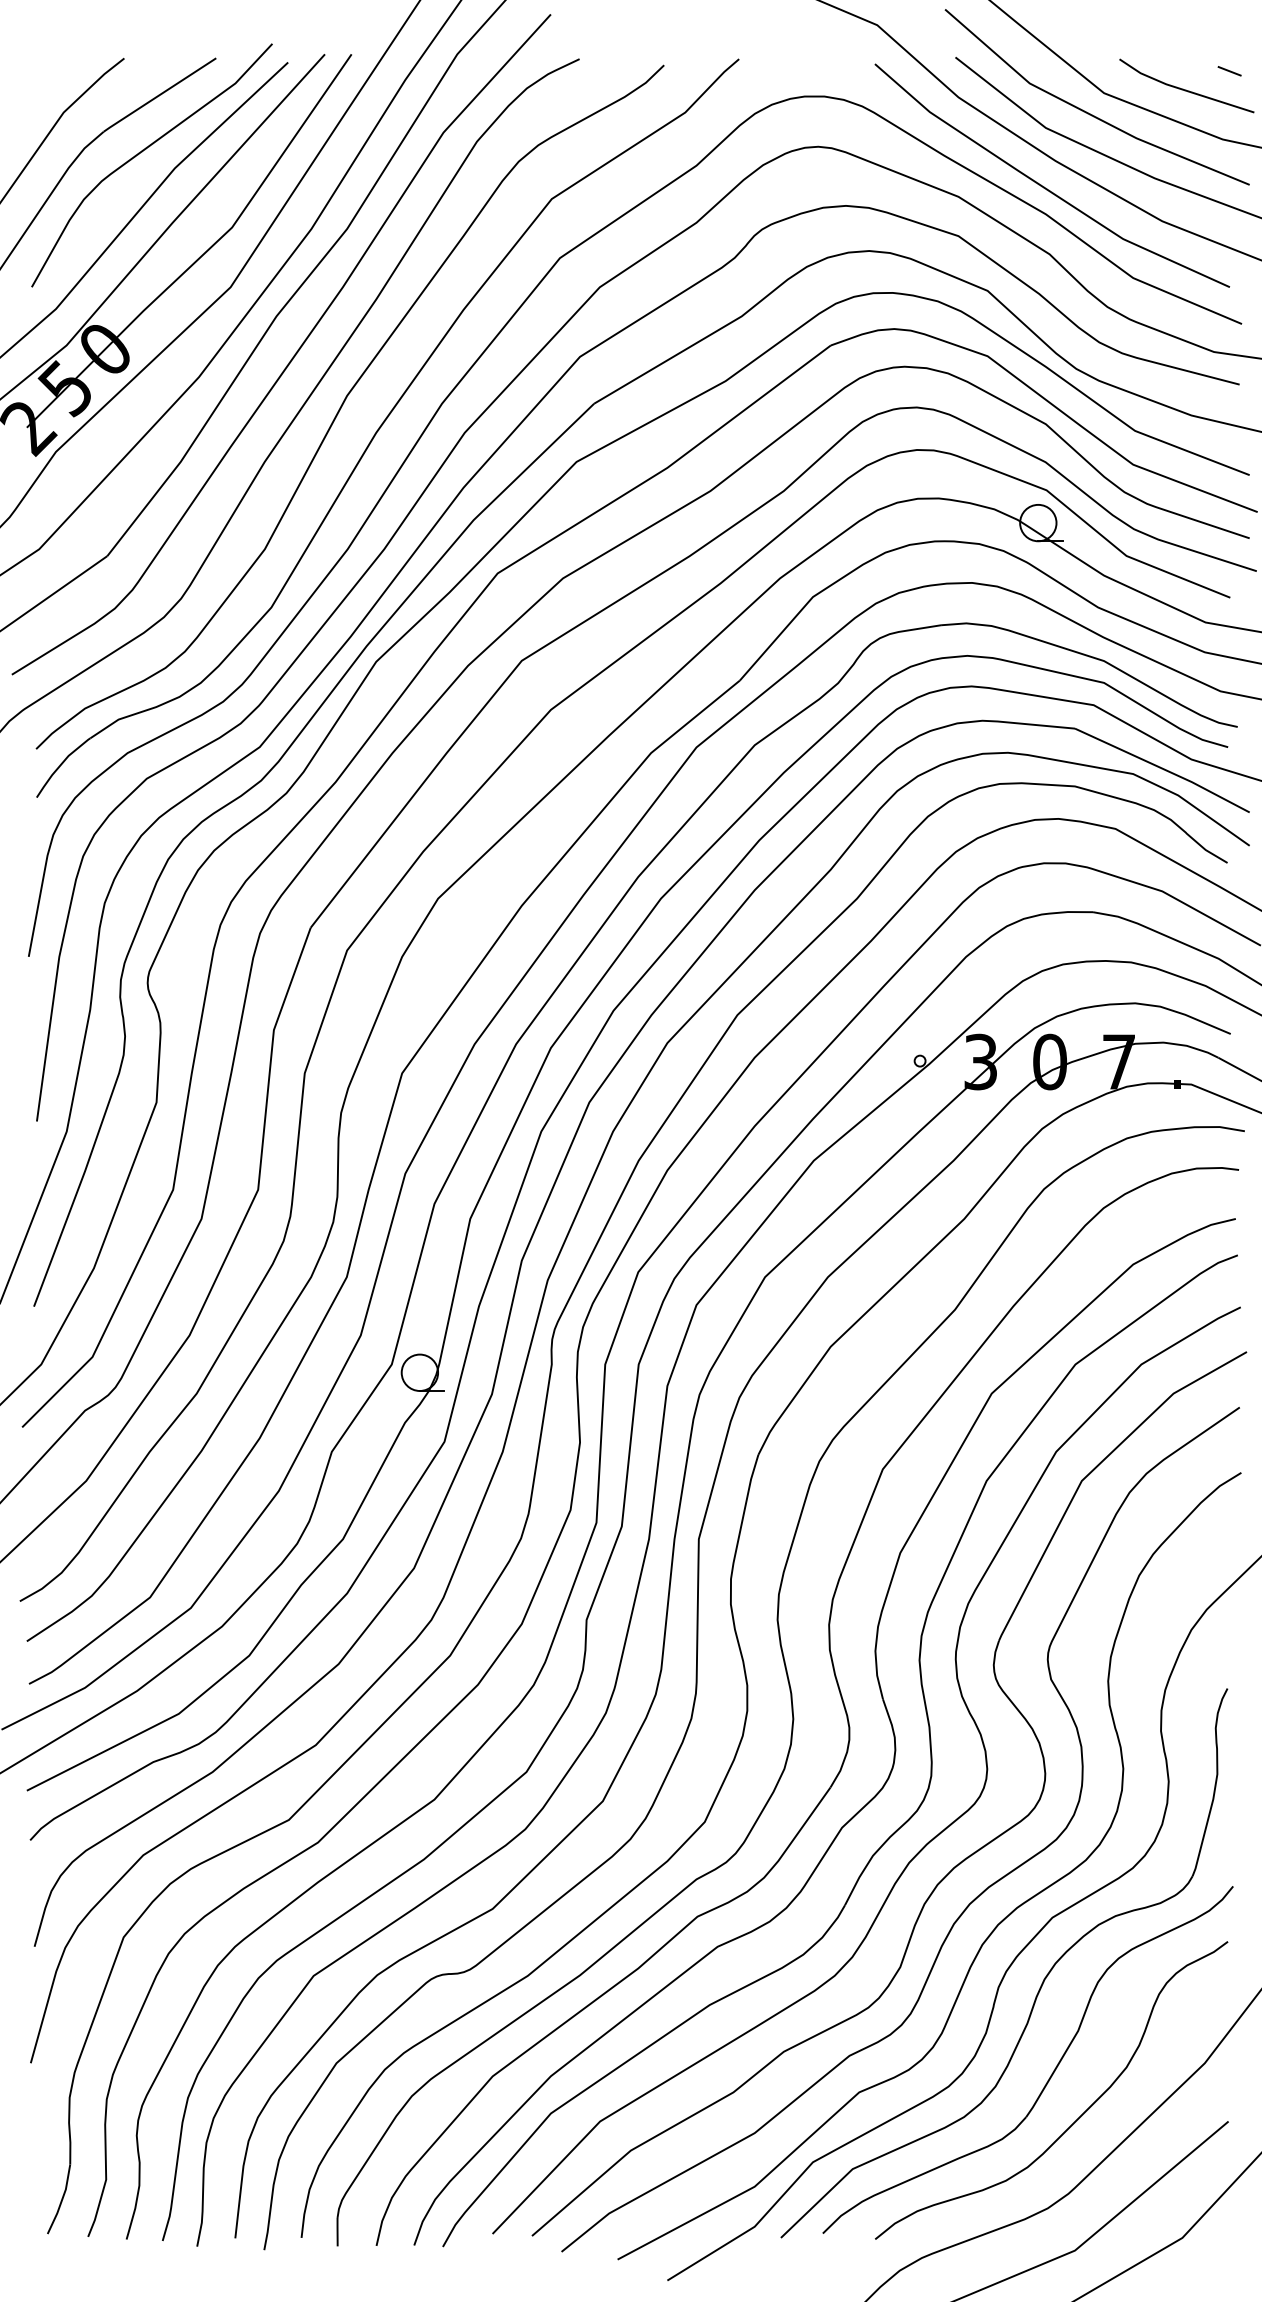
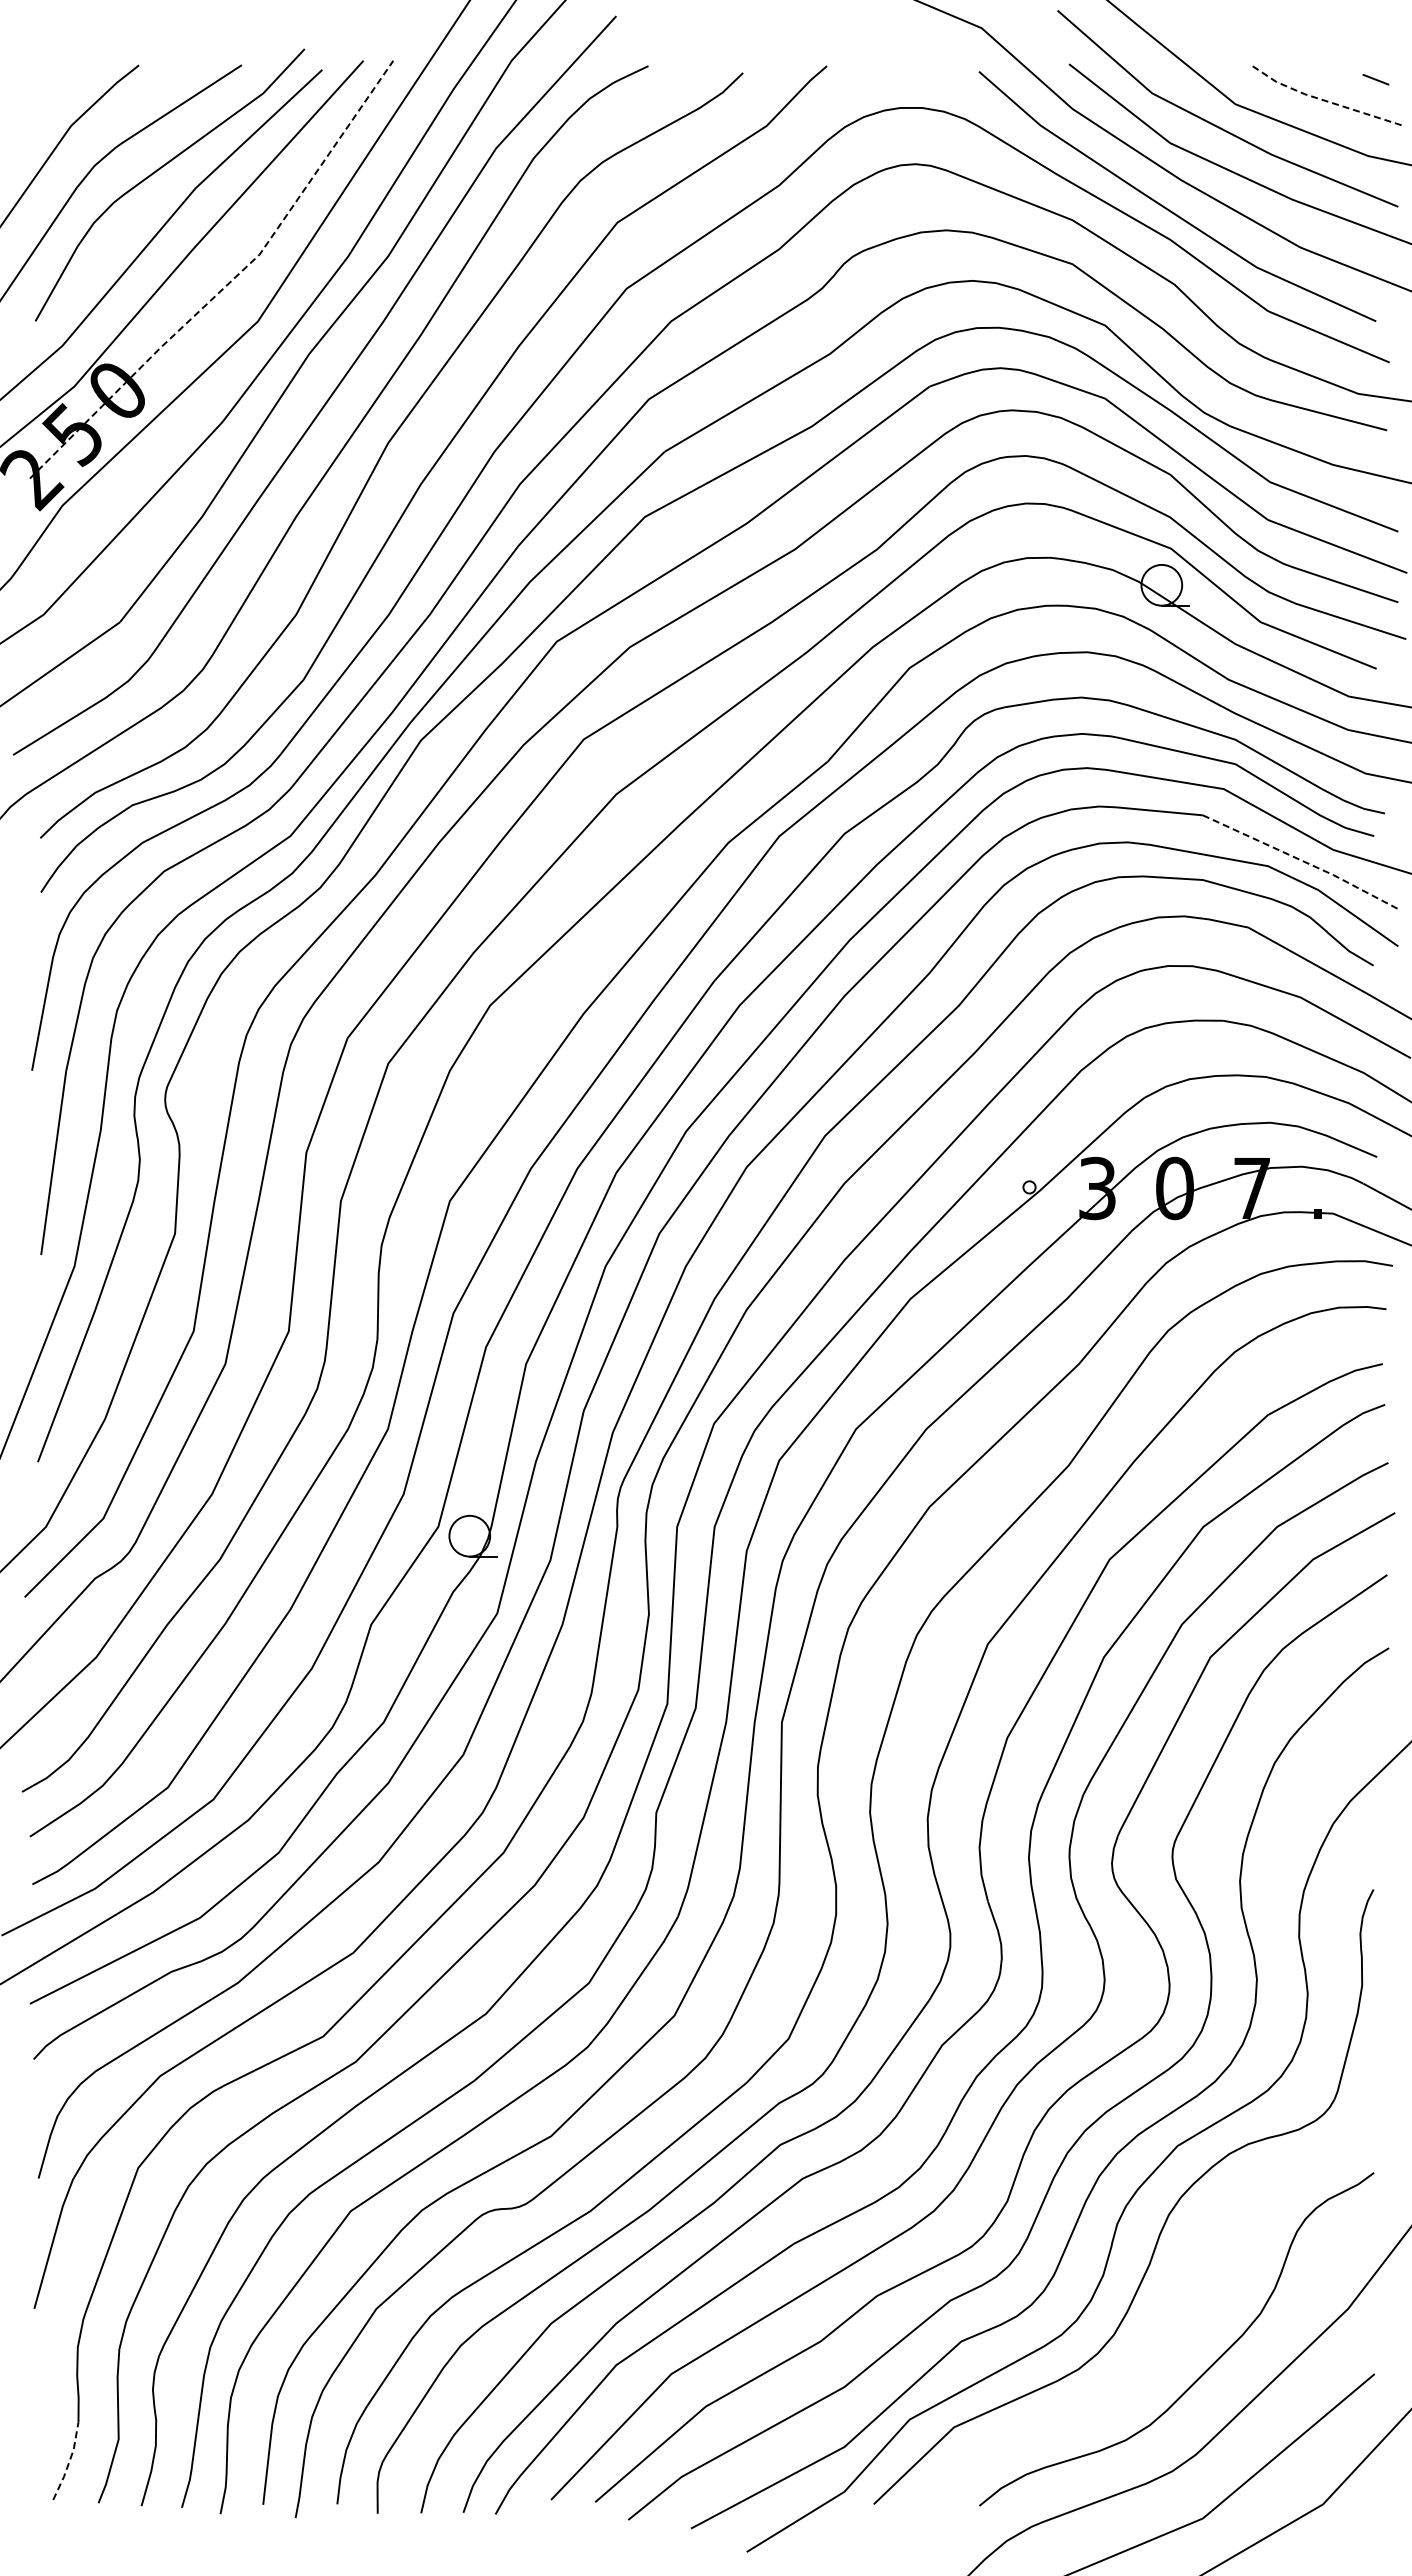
line: (1183, 89) -> (1324, 100), solid -> dashed
line: (204, 253) -> (228, 283), solid -> dashed
line: (1164, 768) -> (1302, 860), solid -> dashed
part: (1050, 2075) -> (1175, 2322), removed
line: (62, 2200) -> (69, 2462), solid -> dashed

